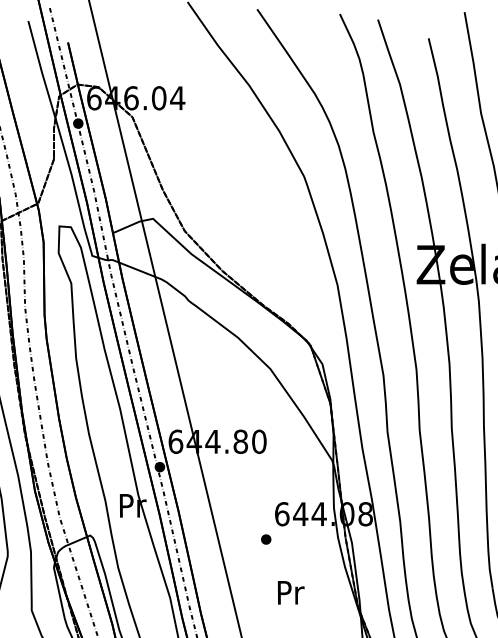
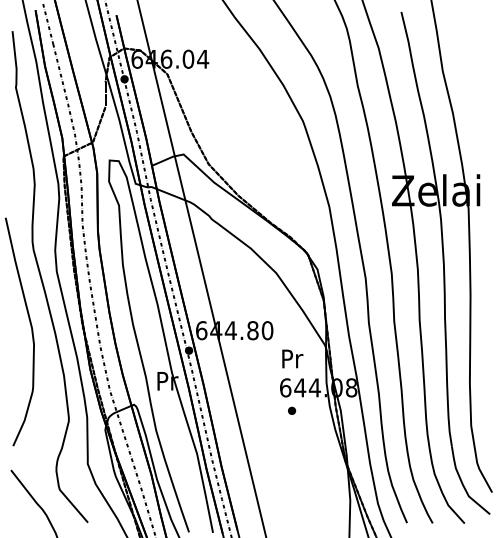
part: (266, 539) -> (292, 410), moved
text: (290, 592) -> (292, 358), moved

